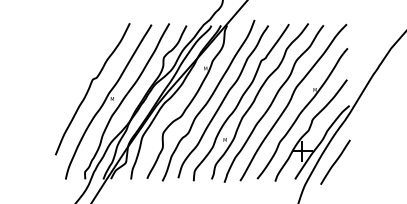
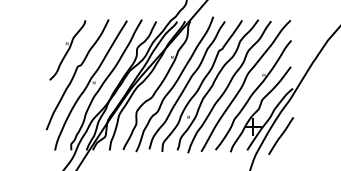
part: (80, 60) -> (67, 50), added

